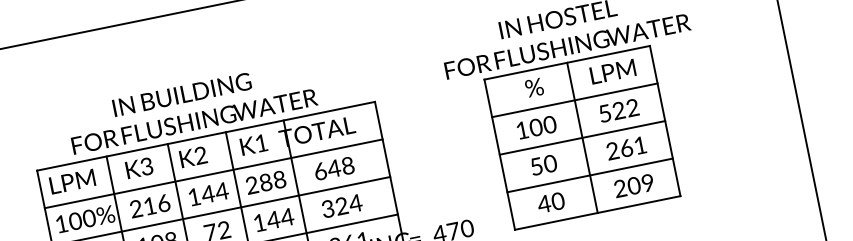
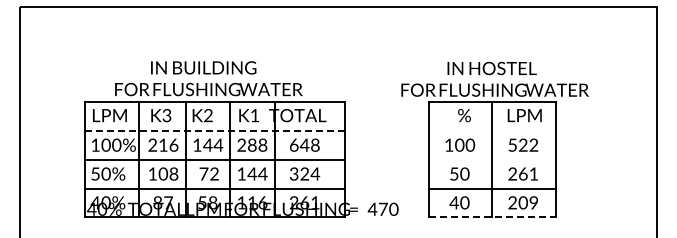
line: (573, 99) -> (491, 130), removed
line: (581, 137) -> (491, 159), removed
line: (214, 173) -> (215, 130), solid -> dashed
line: (597, 213) -> (492, 217), solid -> dashed

